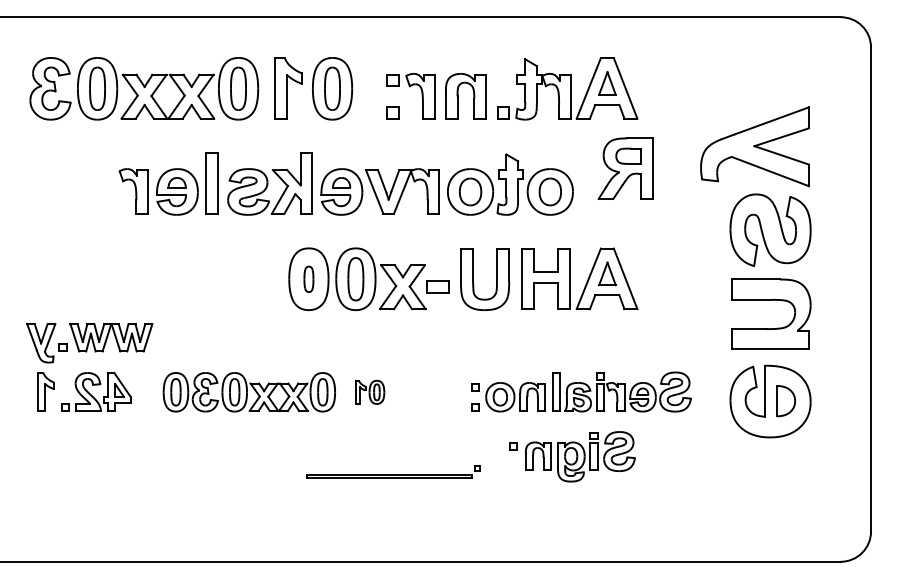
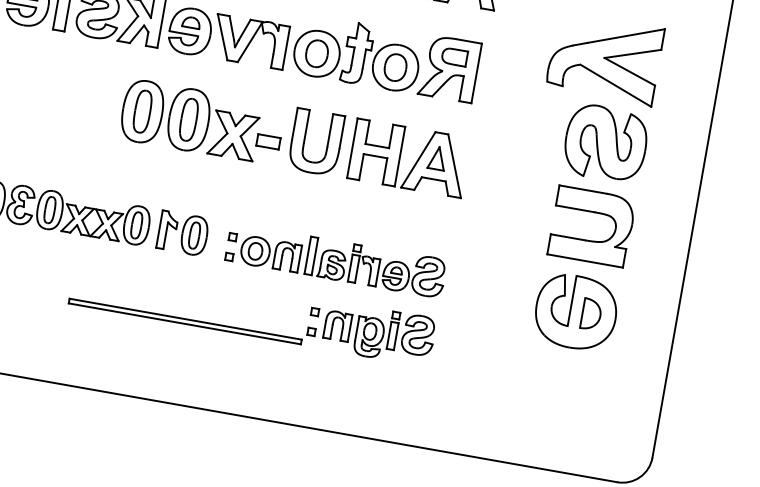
part: (625, 168) -> (449, 68), moved
part: (308, 279) -> (142, 111), size x1.67
part: (581, 391) -> (336, 259), moved
part: (369, 392) -> (182, 233), size x1.67
part: (392, 471) -> (191, 315), size x1.43

